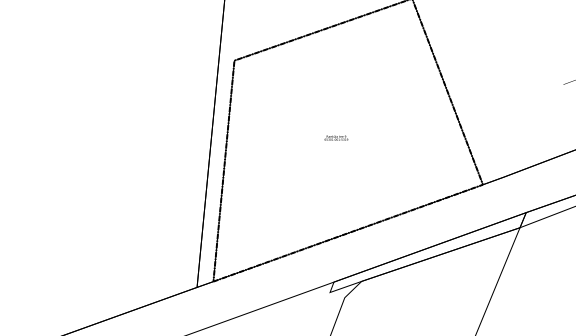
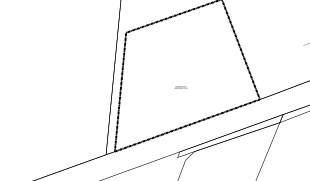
text: (335, 138) -> (180, 87), moved

